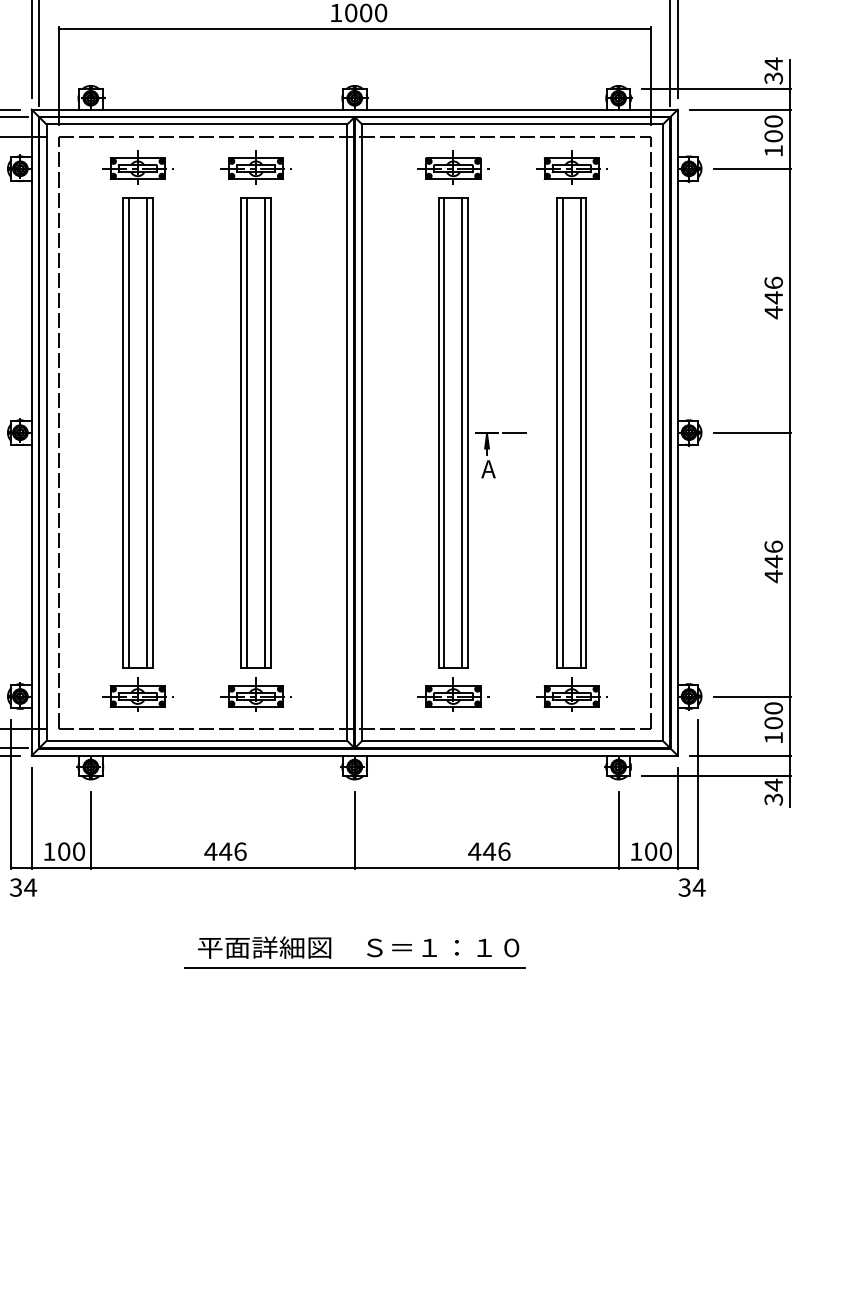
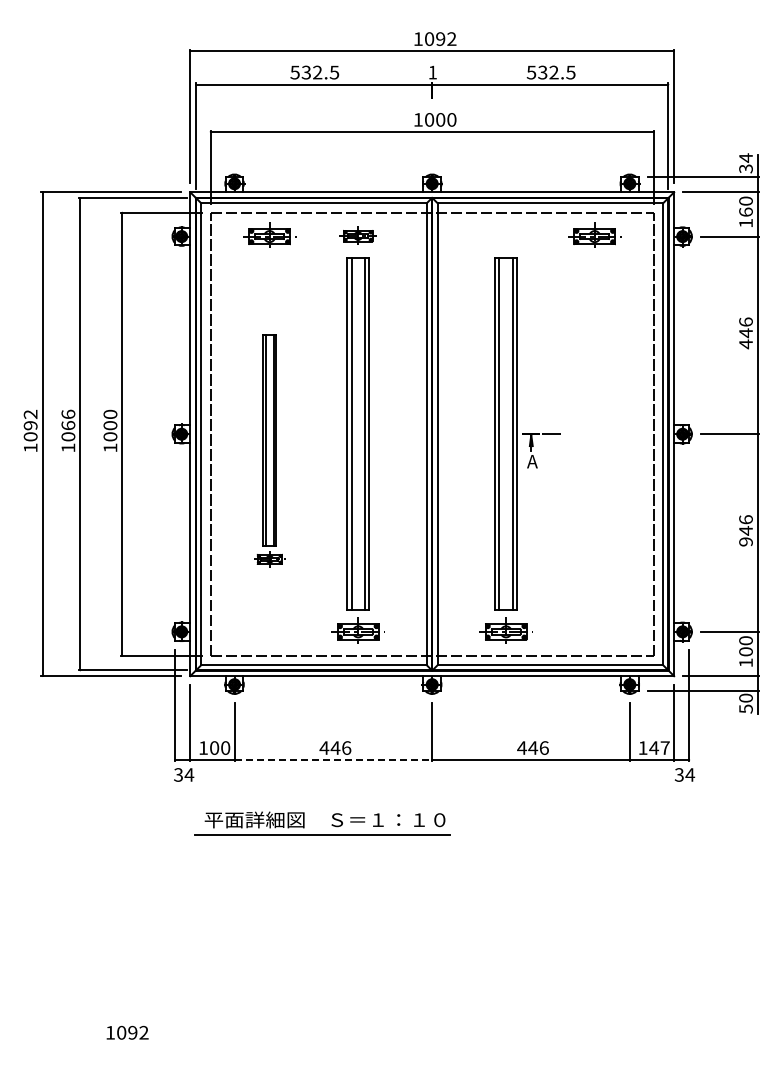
text: (773, 135) -> (745, 211), 100 -> 160
part: (255, 166) -> (357, 234), size x0.7
part: (452, 166) -> (505, 234), removed
part: (137, 454) -> (269, 450), size x0.6
part: (571, 454) -> (594, 450), removed
text: (773, 575) -> (745, 541), 446 -> 946
text: (773, 792) -> (745, 703), 34 -> 50
text: (658, 850) -> (659, 747), 100 -> 147
line: (222, 866) -> (333, 759), solid -> dashed
part: (367, 953) -> (331, 824), moved

